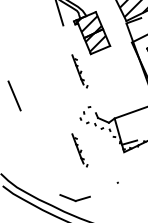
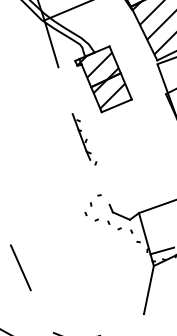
part: (79, 150) -> (83, 263), removed
line: (38, 153) -> (19, 267), added
line: (120, 167) -> (148, 289), added

